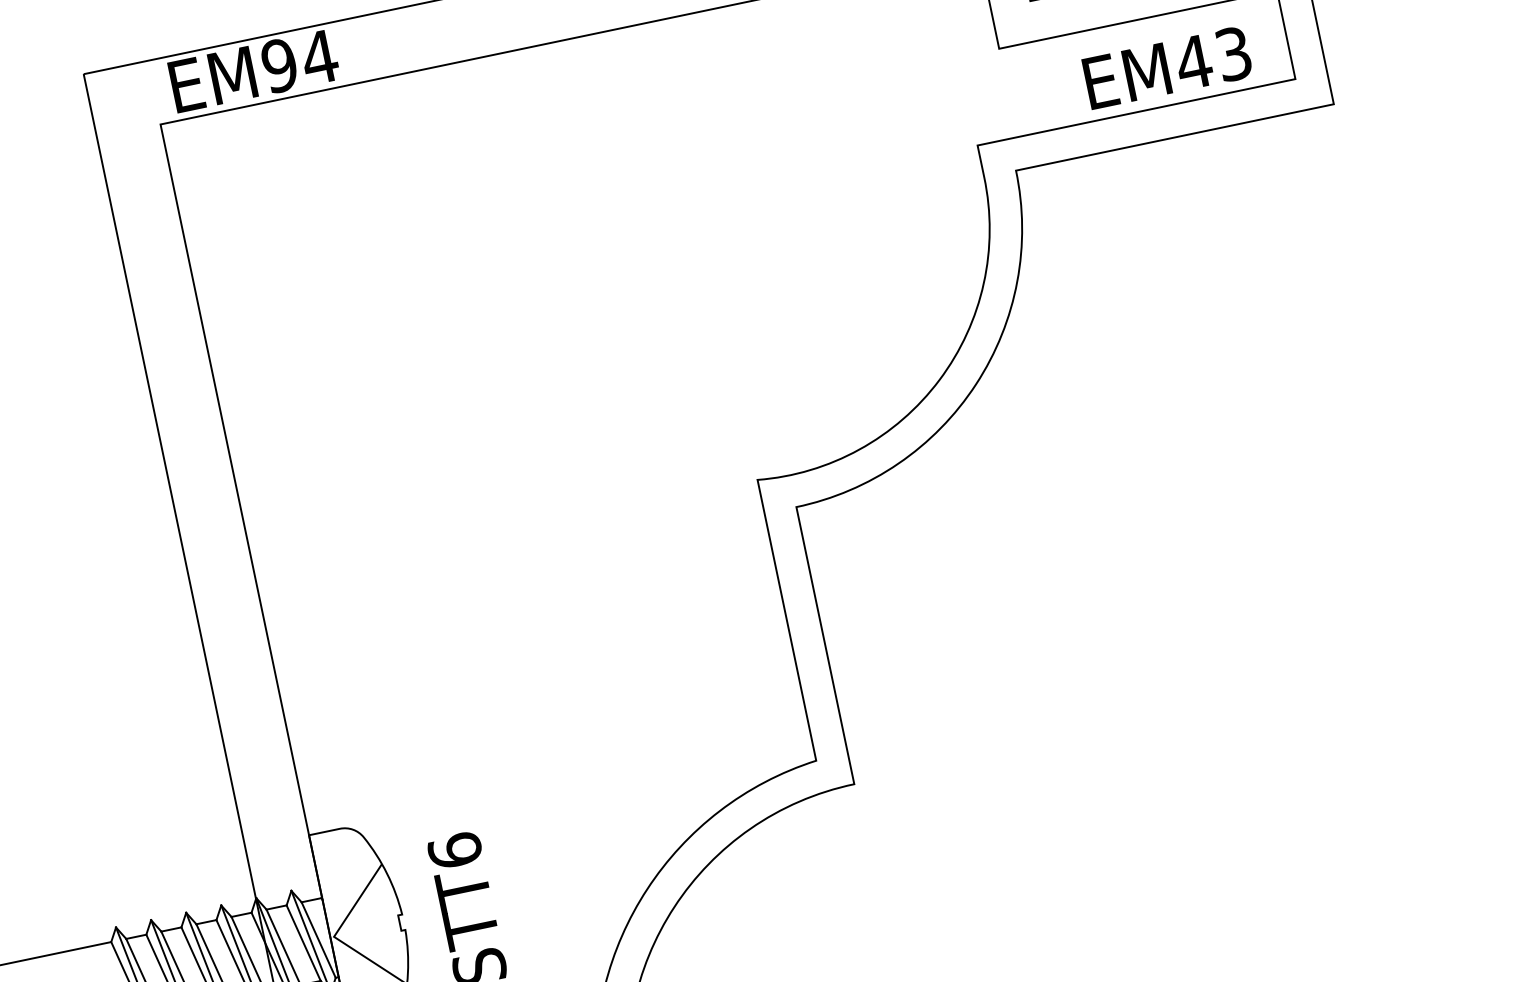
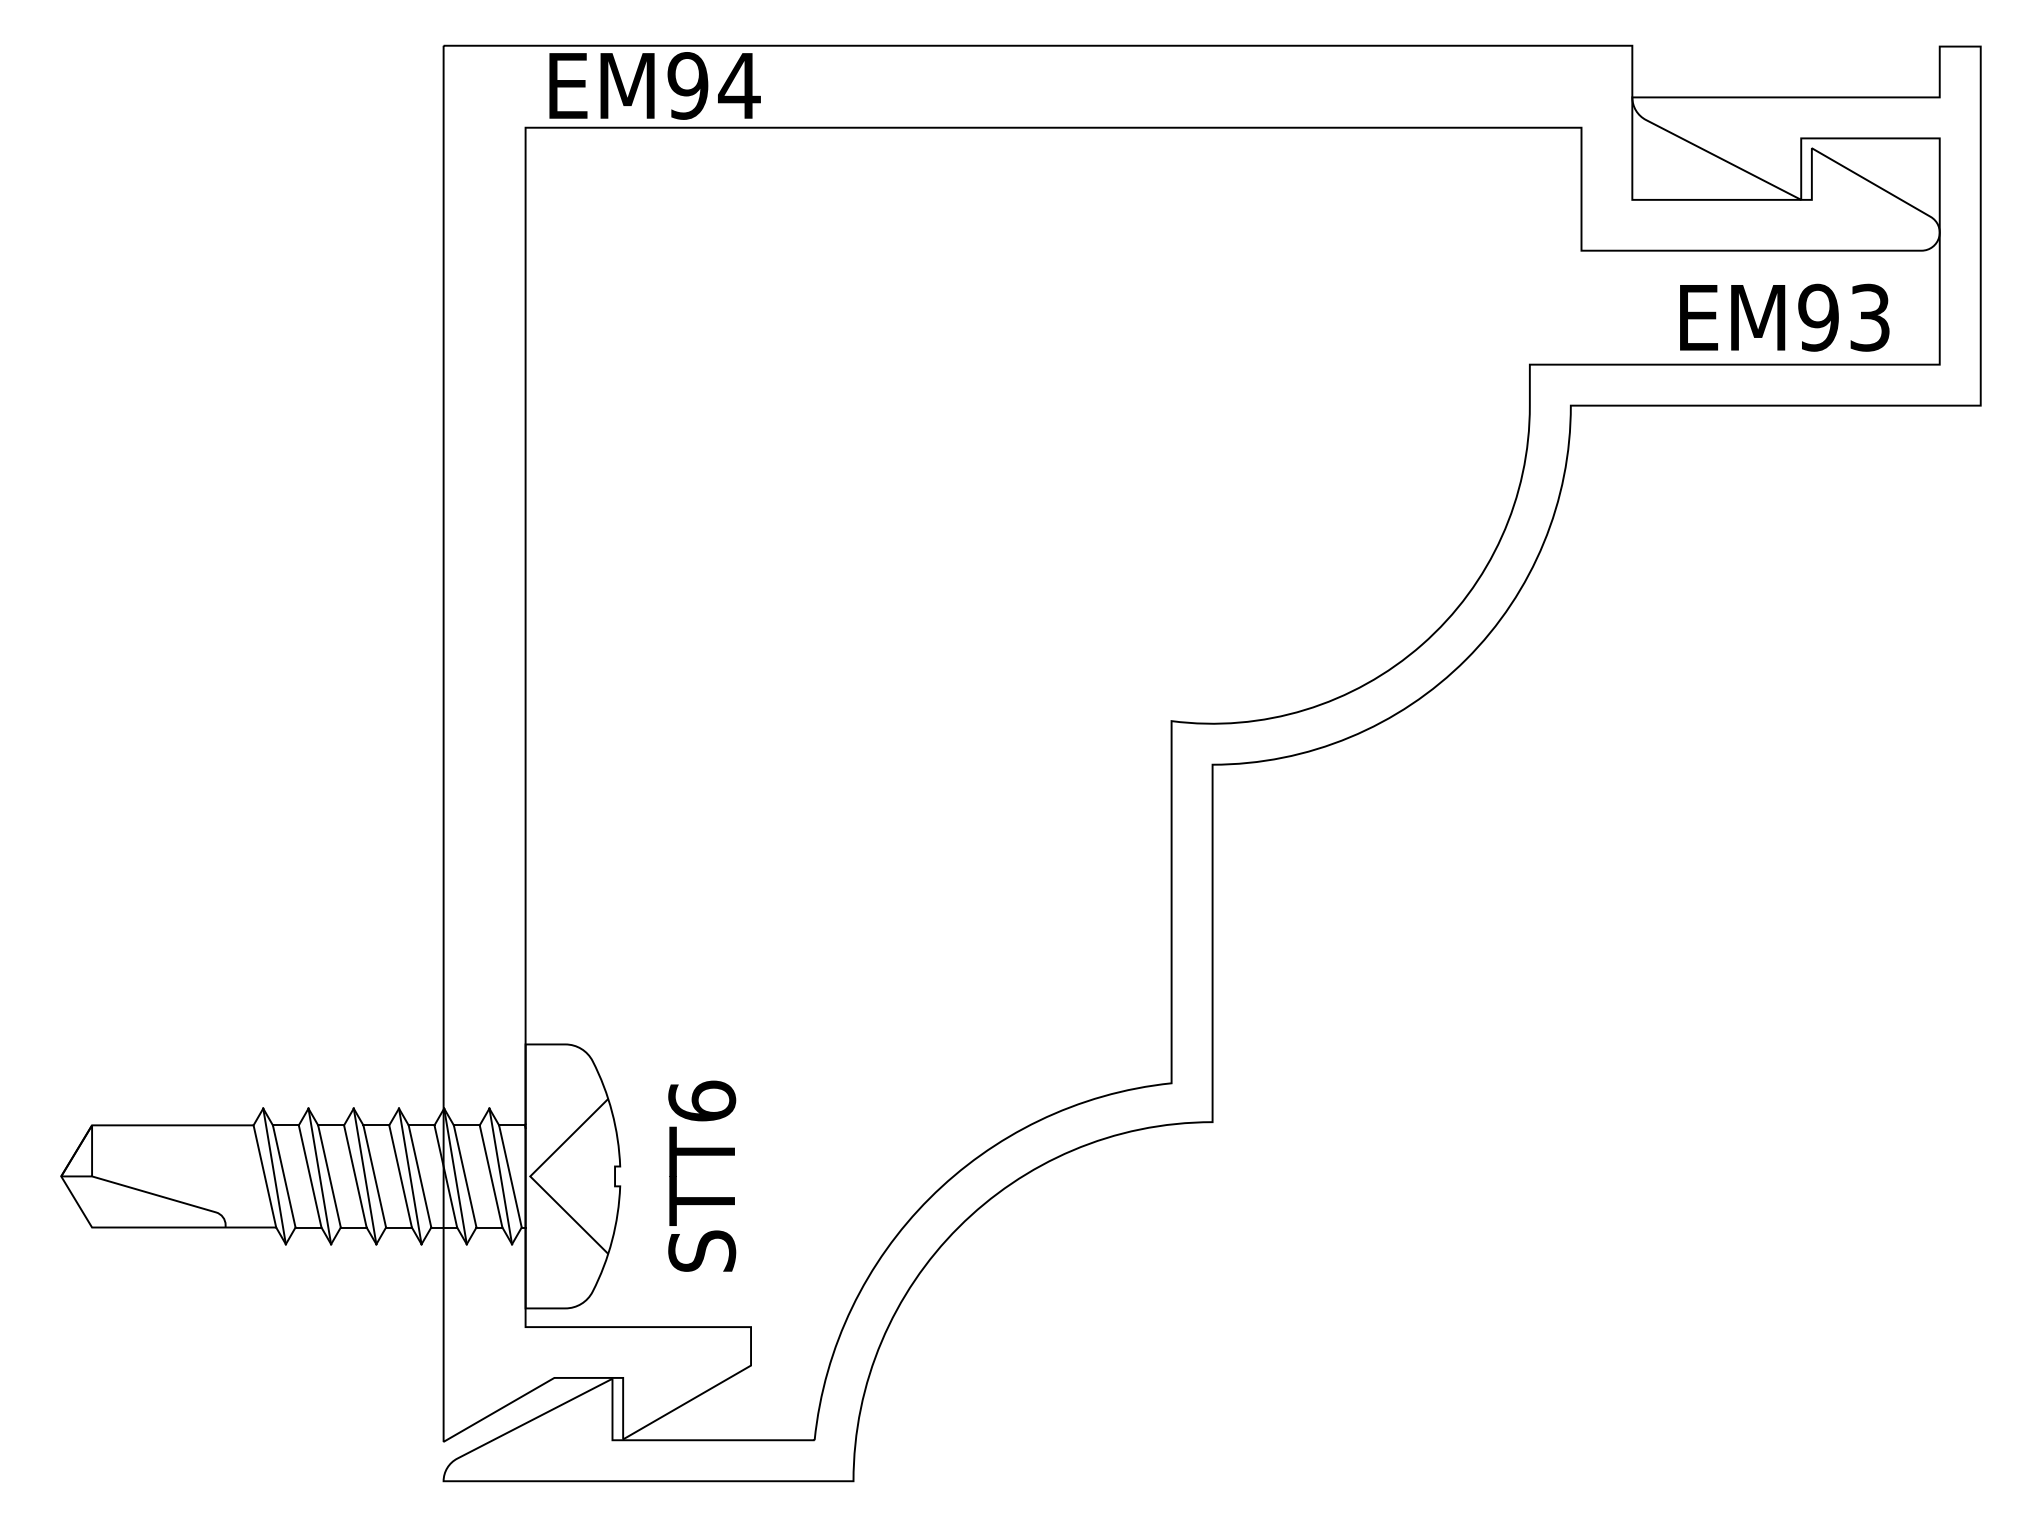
text: (1193, 62) -> (1818, 317), EM43 -> EM93

